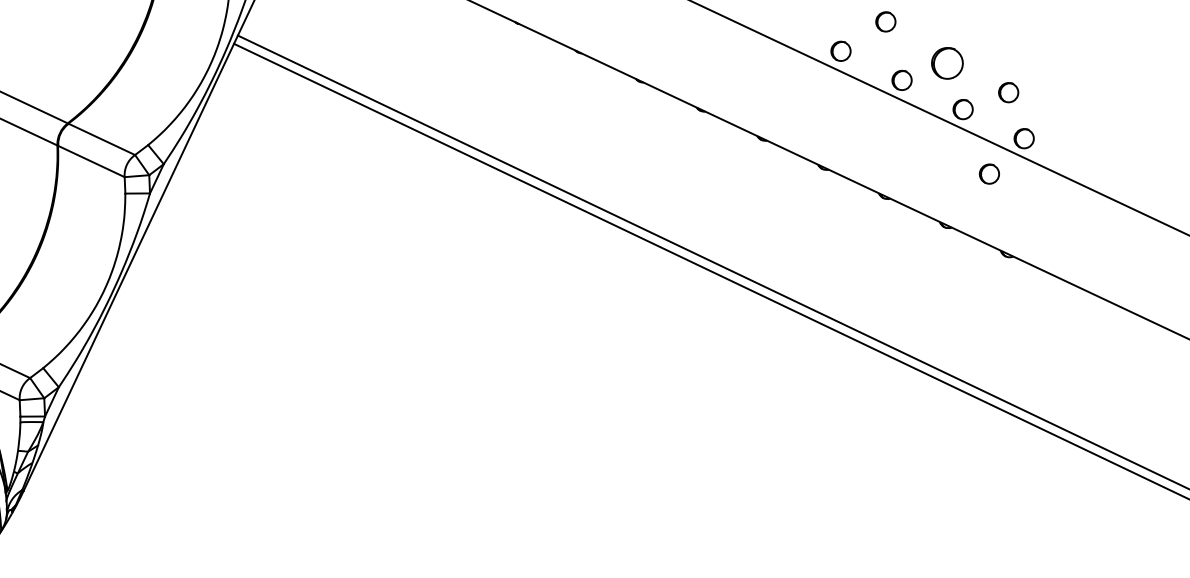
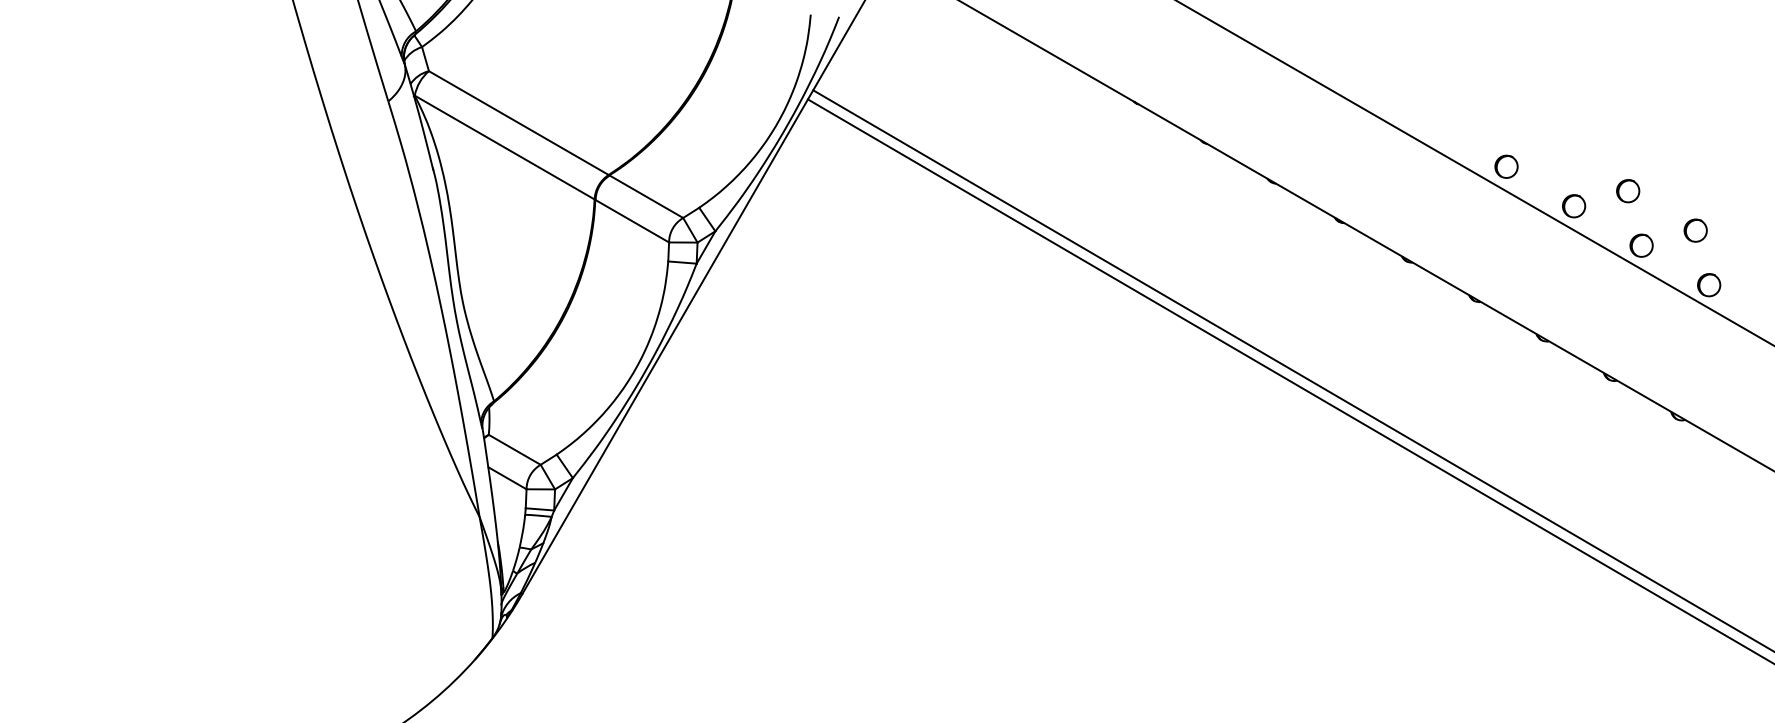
circle: (886, 22) -> (1561, 137), removed
circle: (947, 63) -> (1628, 191), size x0.62
circle: (989, 174) -> (1665, 322), removed

